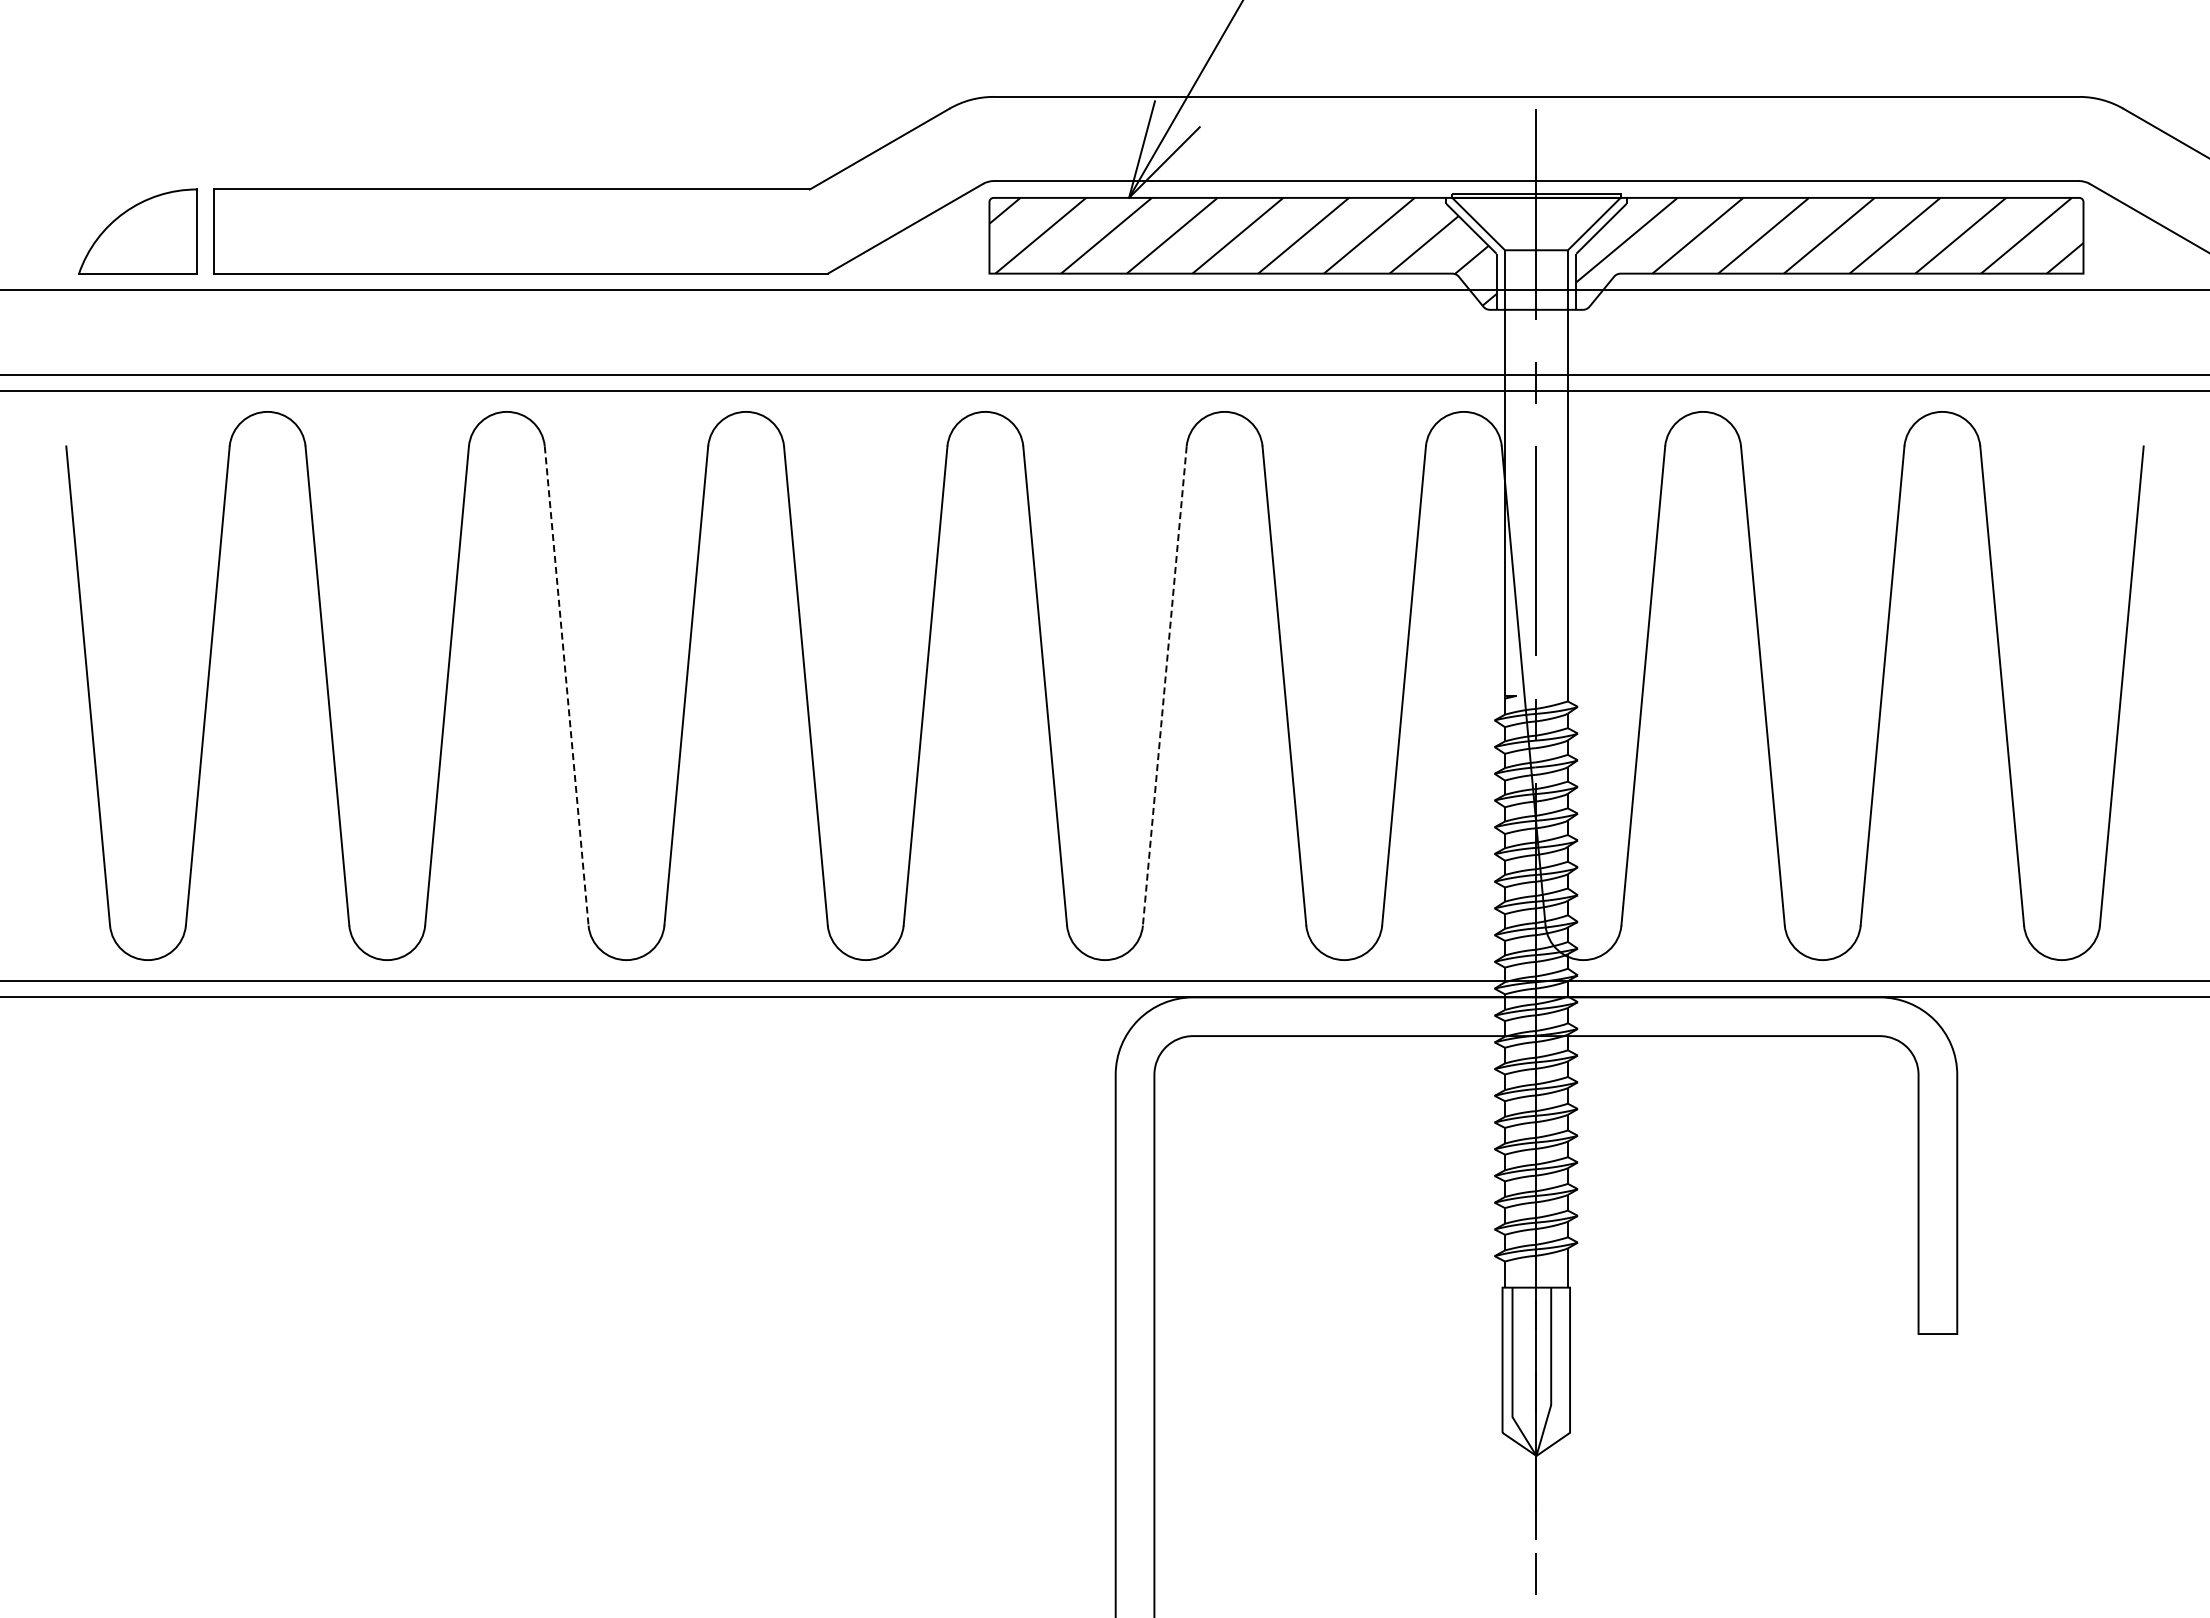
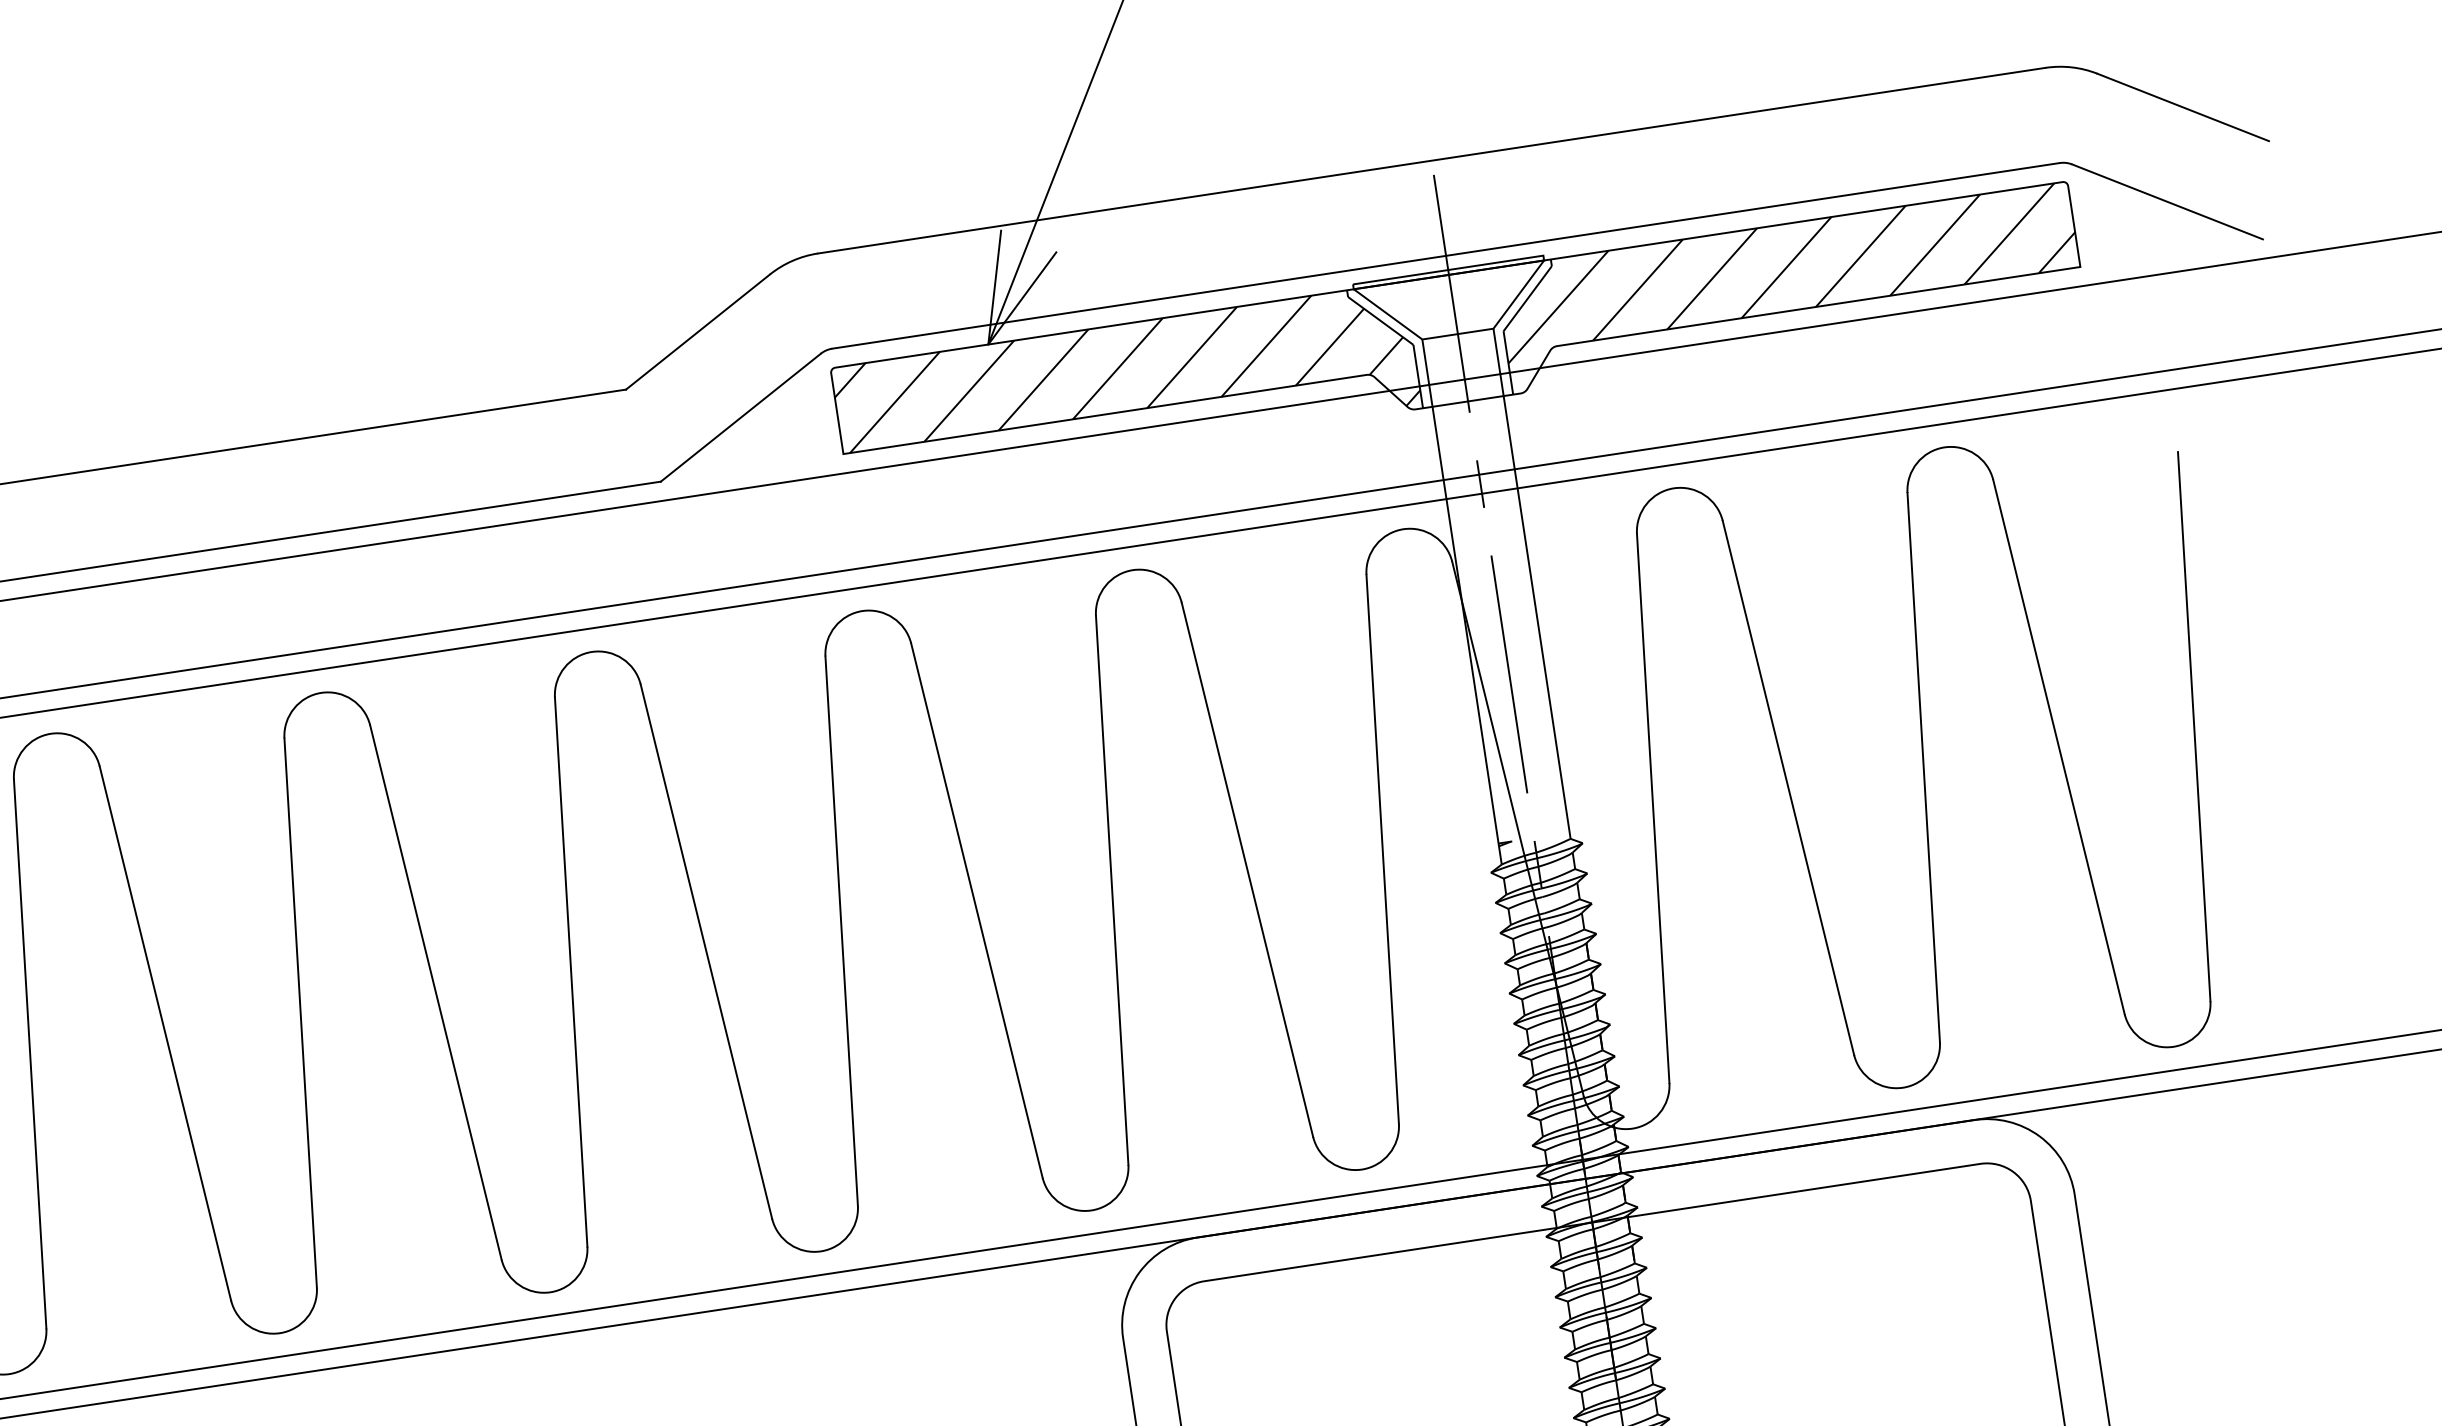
line: (566, 686) -> (435, 993), dashed -> solid
line: (1164, 686) -> (1111, 890), dashed -> solid

